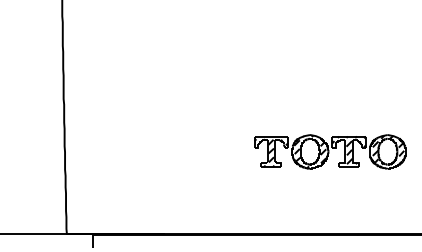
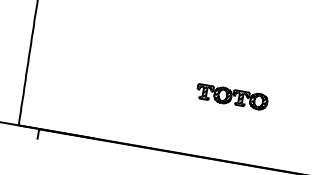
part: (330, 151) -> (232, 96), size x0.6

